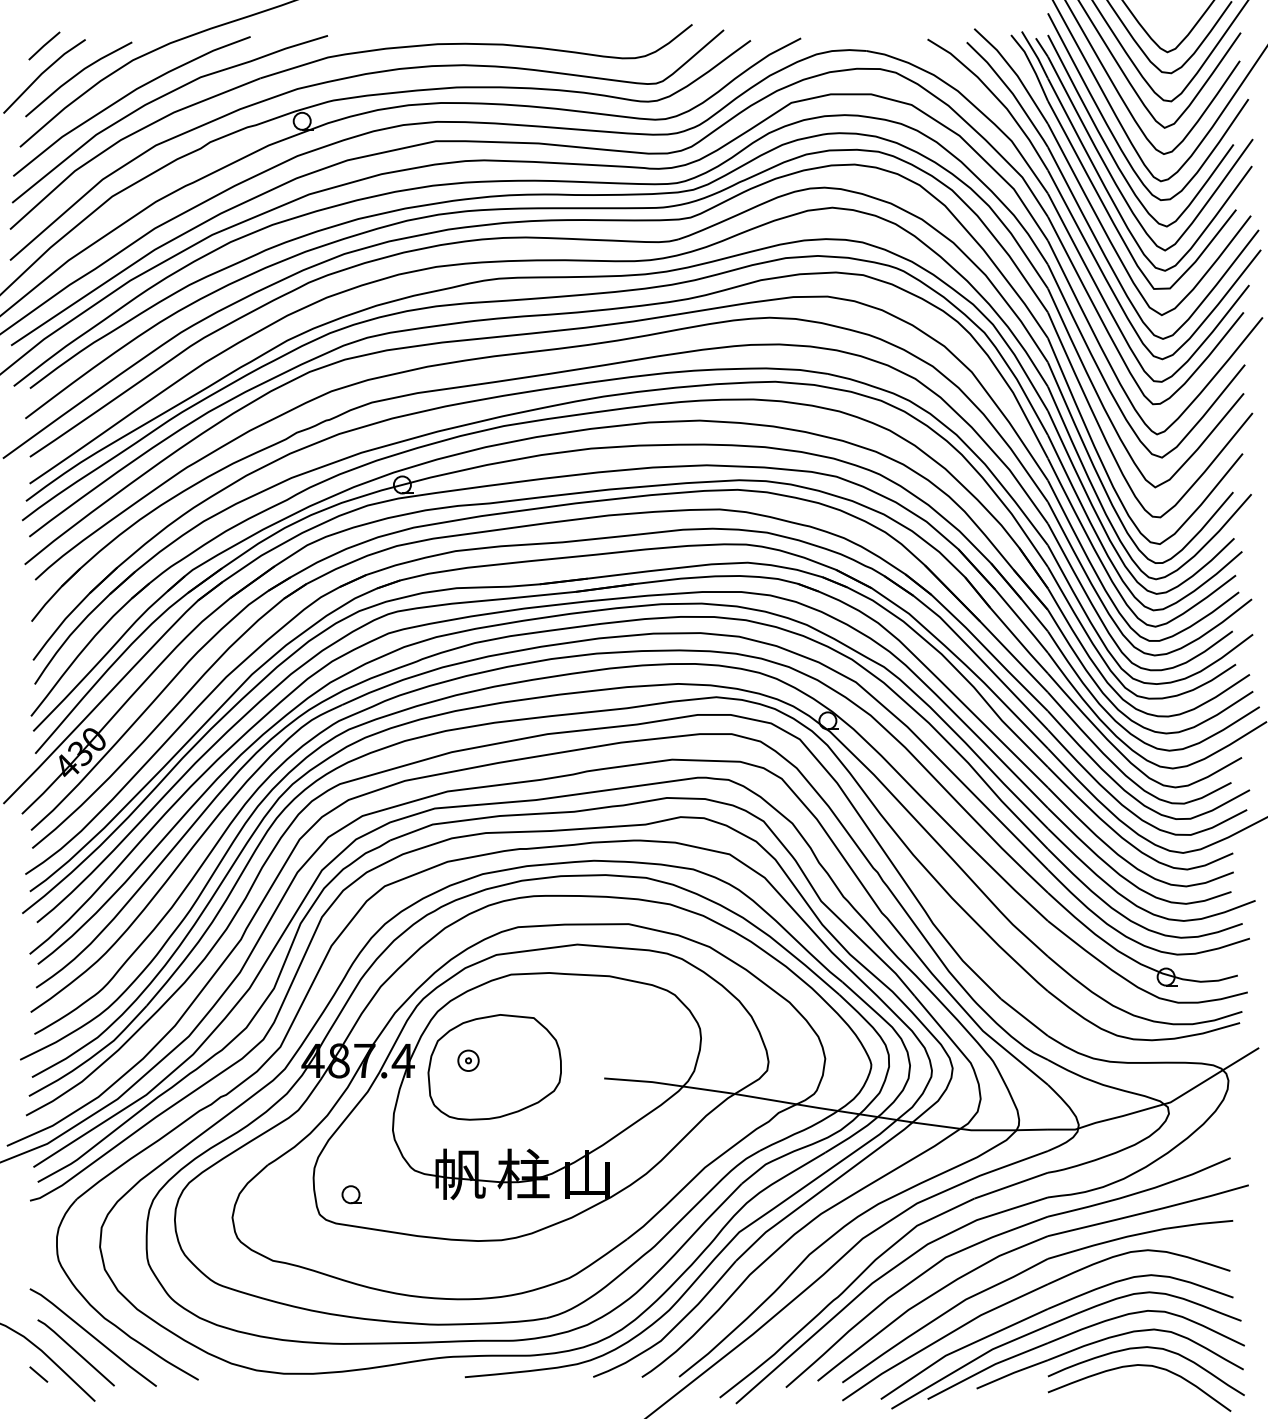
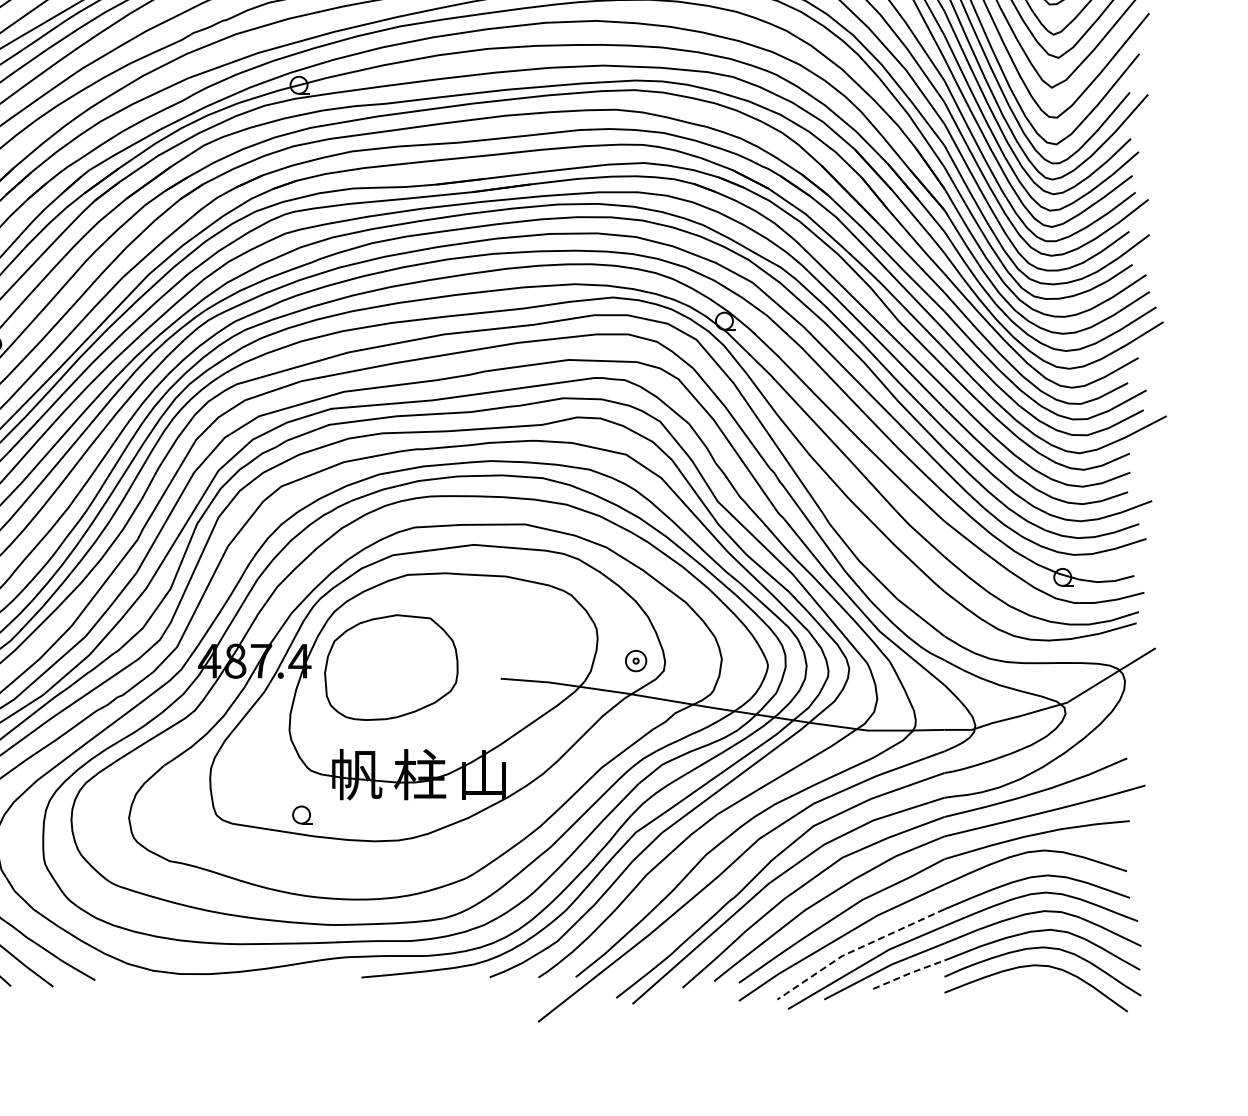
part: (468, 1060) -> (636, 660), moved
part: (351, 1194) -> (302, 814), moved
line: (960, 1349) -> (857, 949), solid -> dashed
line: (1012, 1373) -> (909, 973), solid -> dashed

